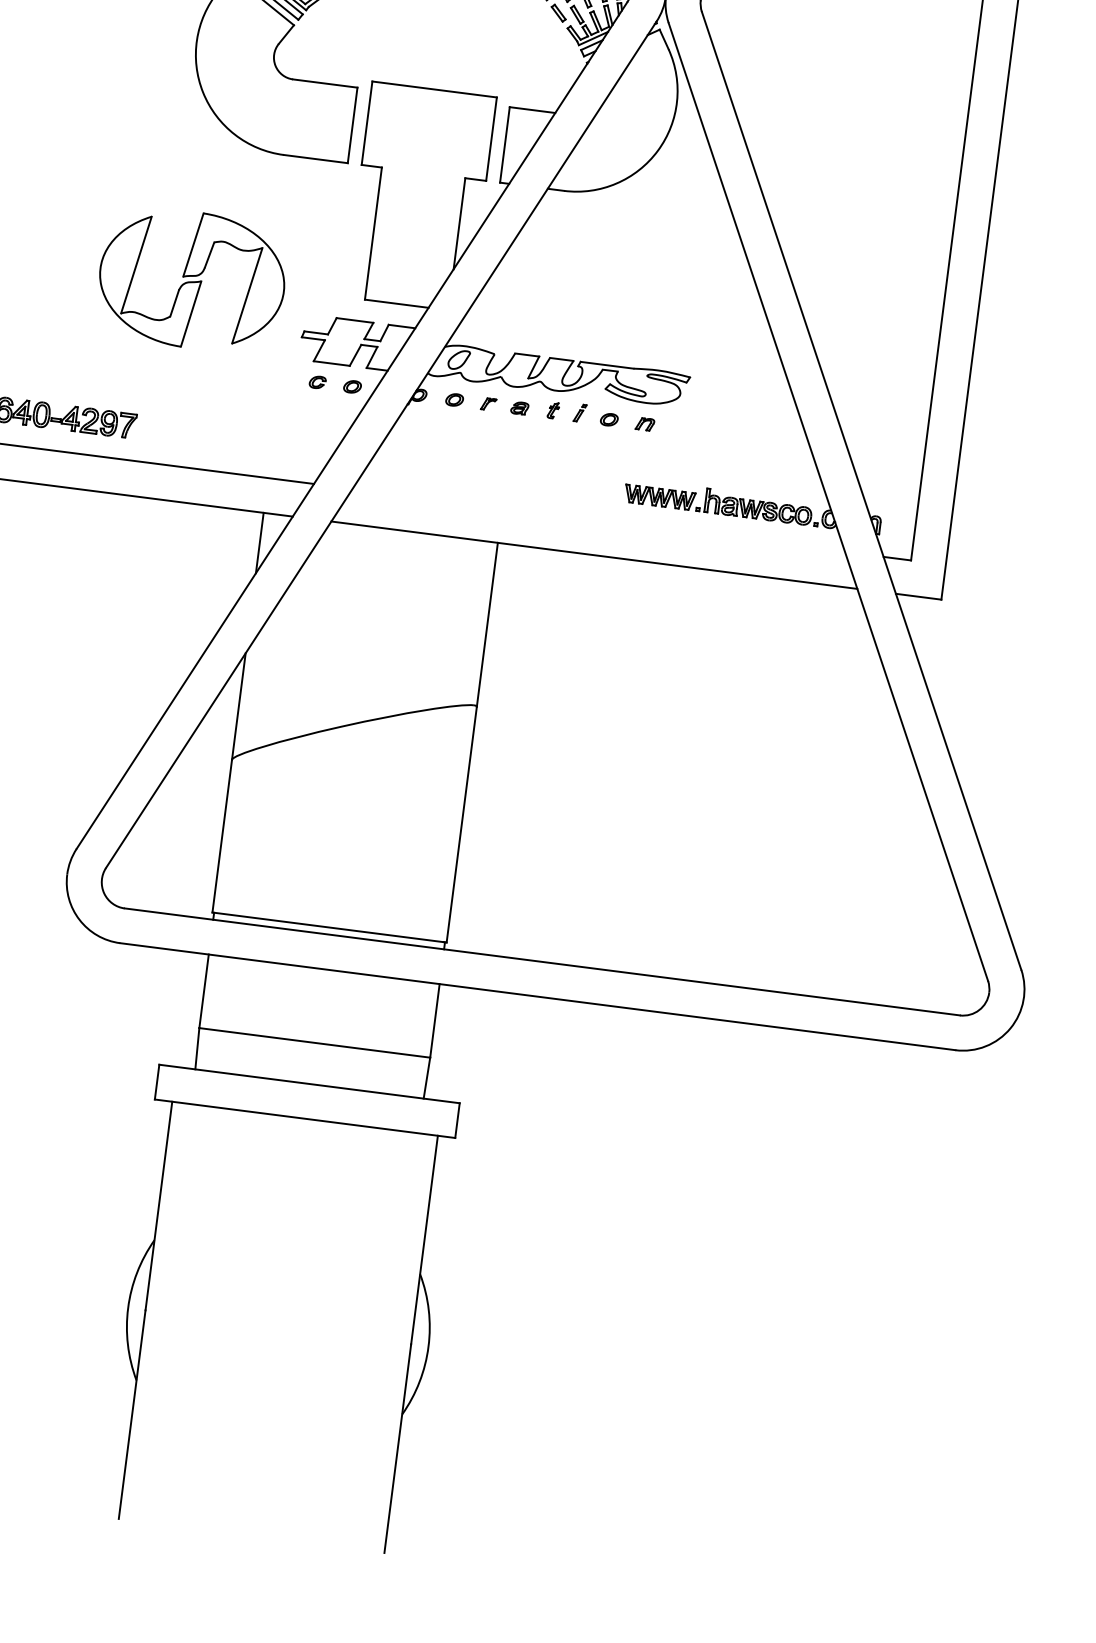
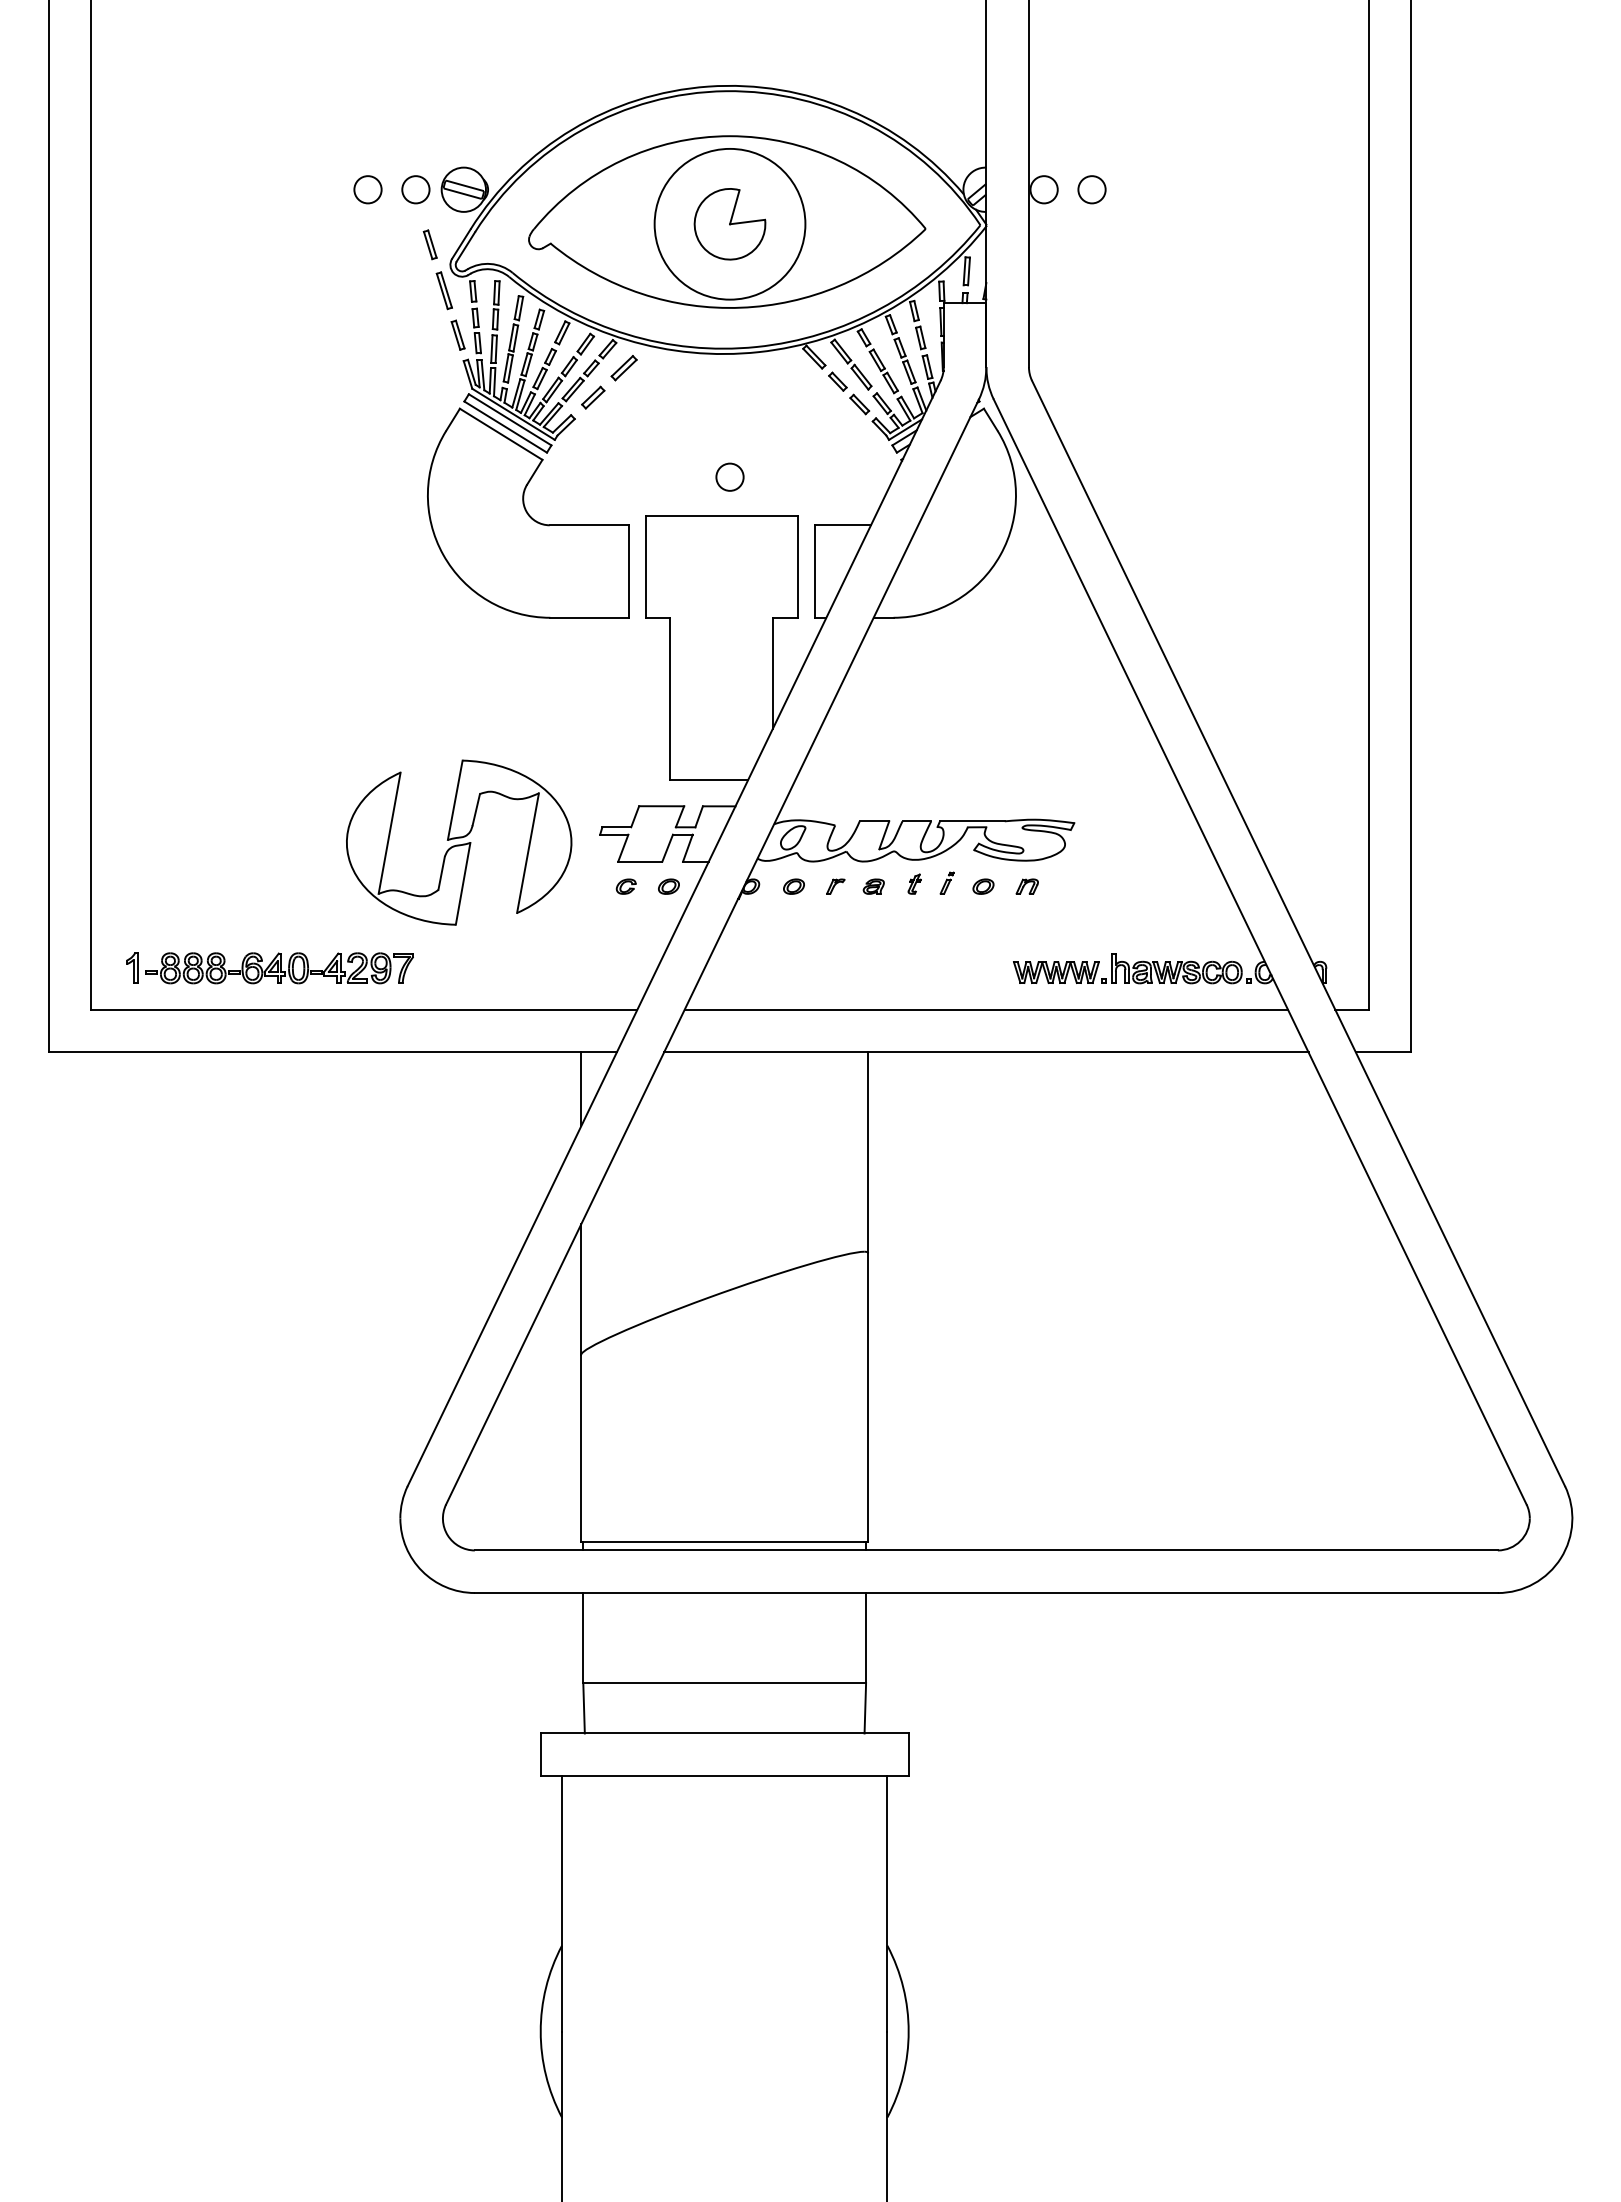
circle: (444, 58) -> (729, 476), added
part: (192, 279) -> (459, 842), moved
line: (598, 520) -> (985, 1009), added

